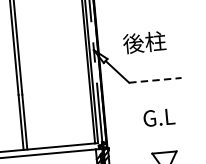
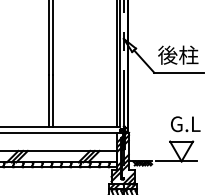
text: (144, 41) -> (178, 54), moved
line: (155, 80) -> (179, 72), dashed -> solid
text: (159, 117) -> (185, 124), moved

